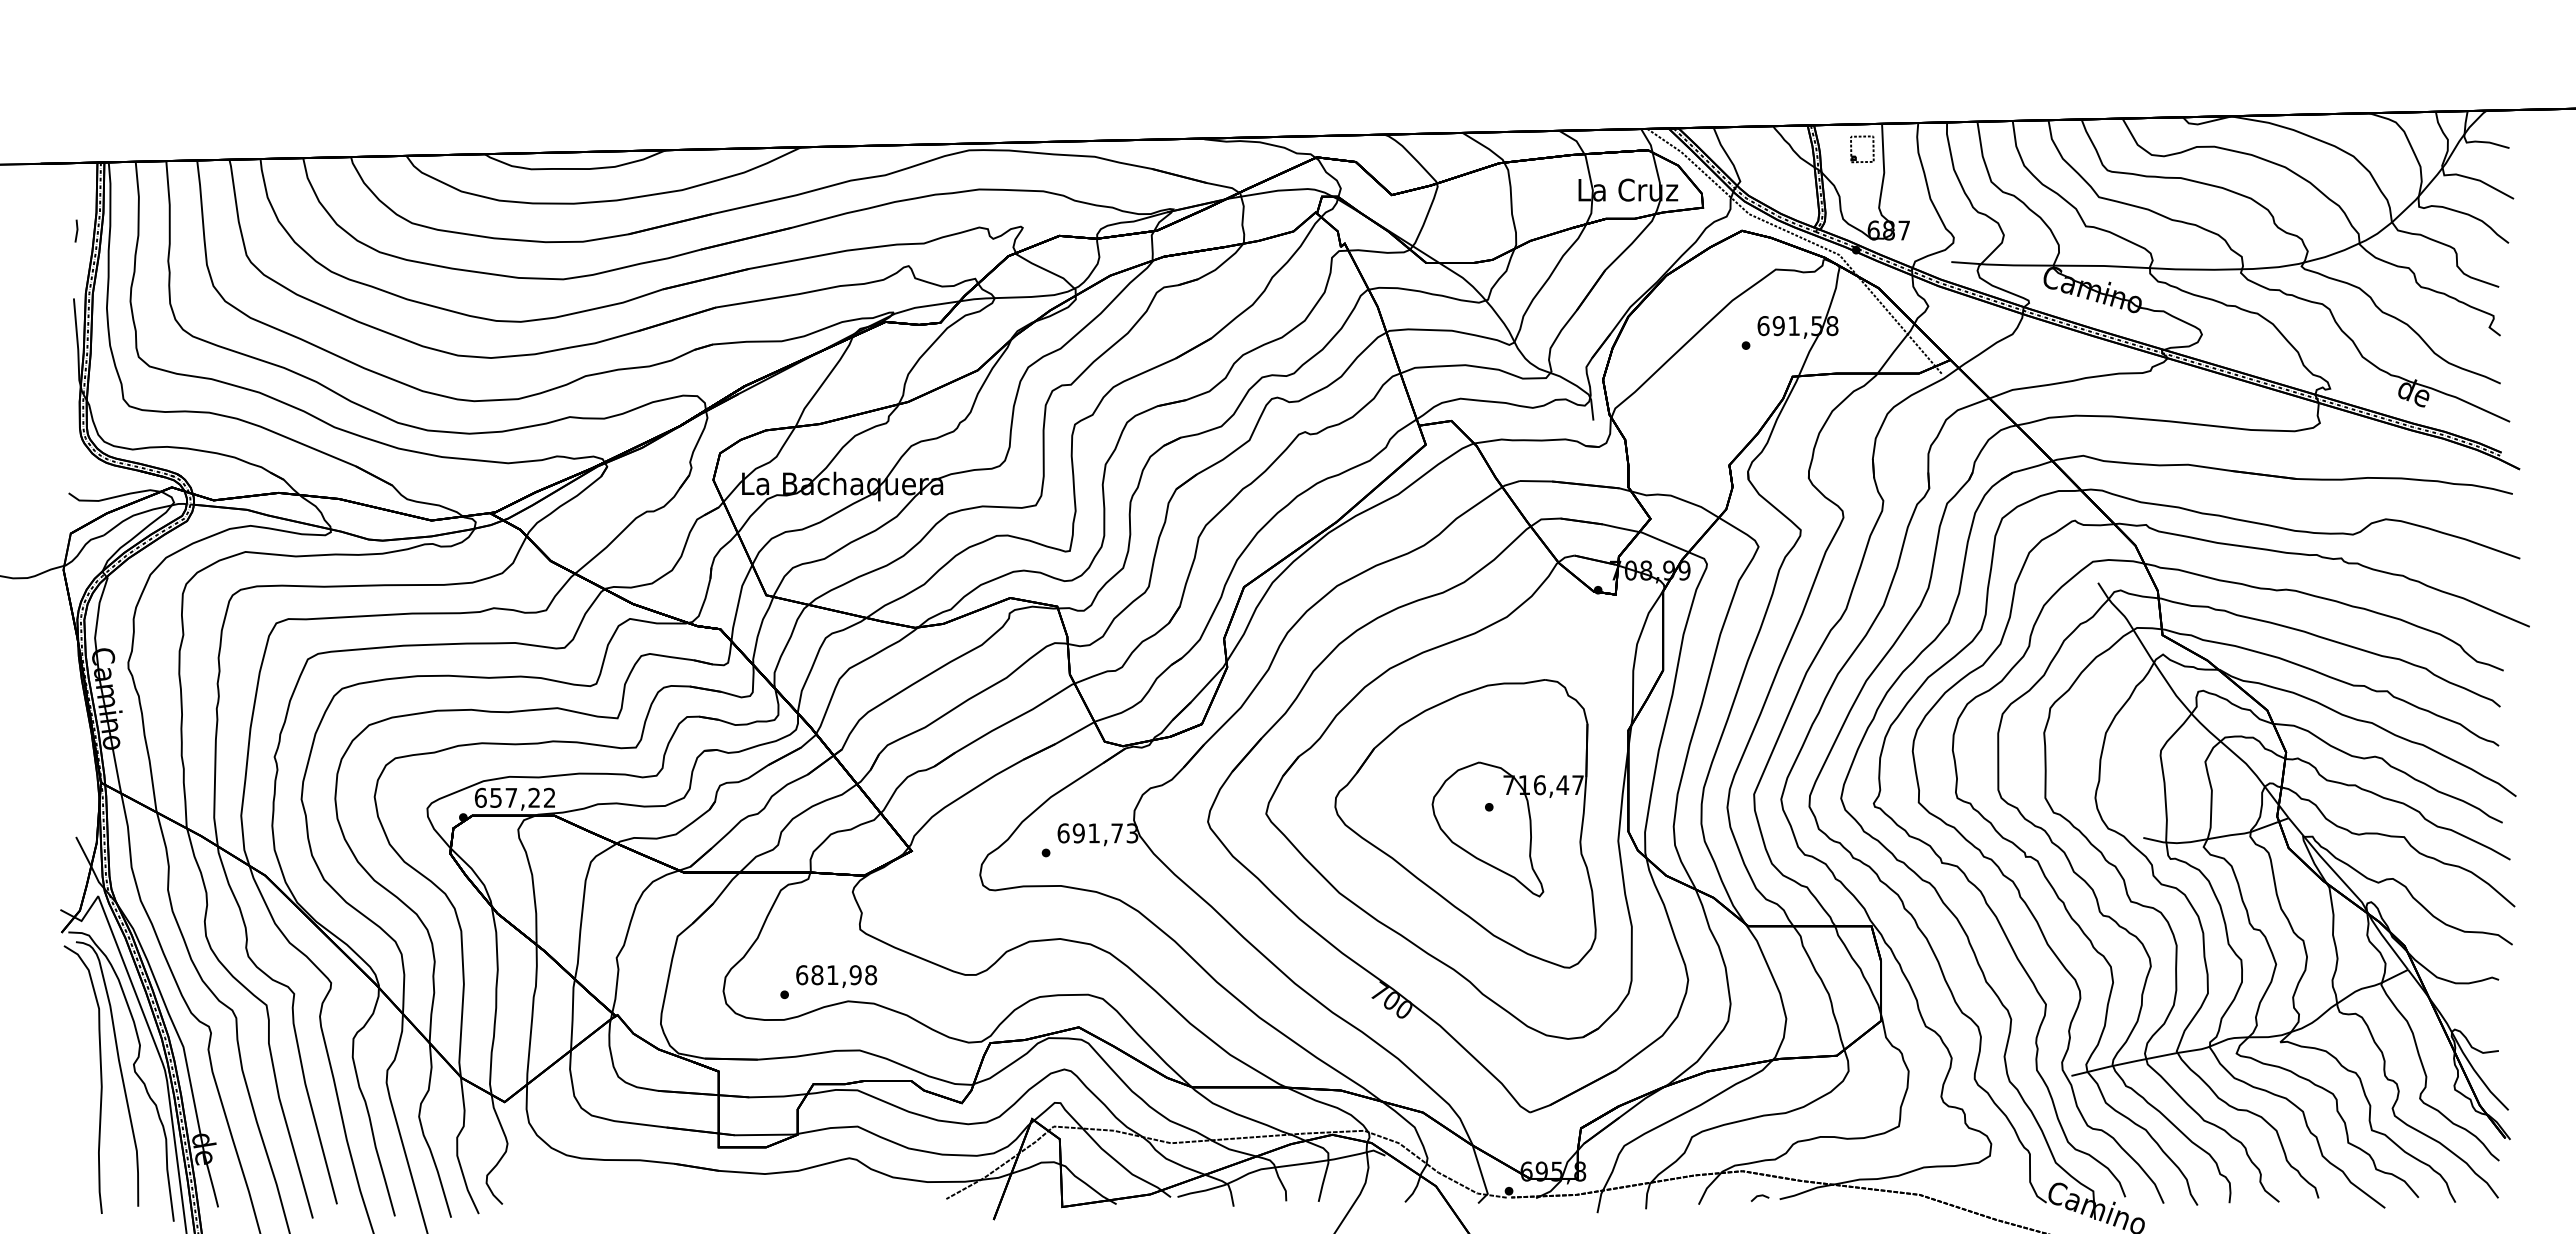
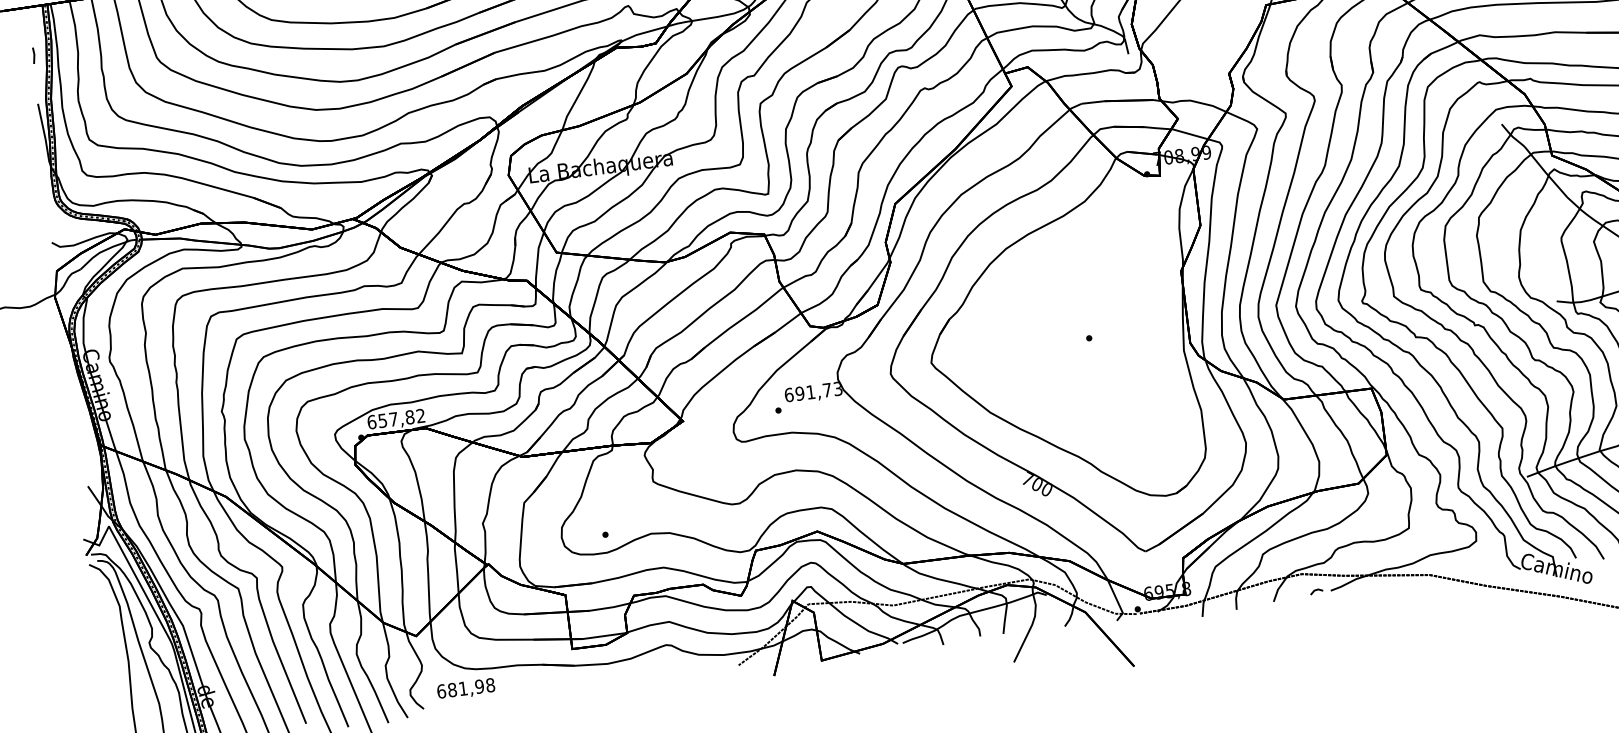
text: (534, 797) -> (410, 417), 657,22 -> 657,82
part: (1465, 823) -> (1073, 351), removed
text: (836, 976) -> (466, 689), moved

